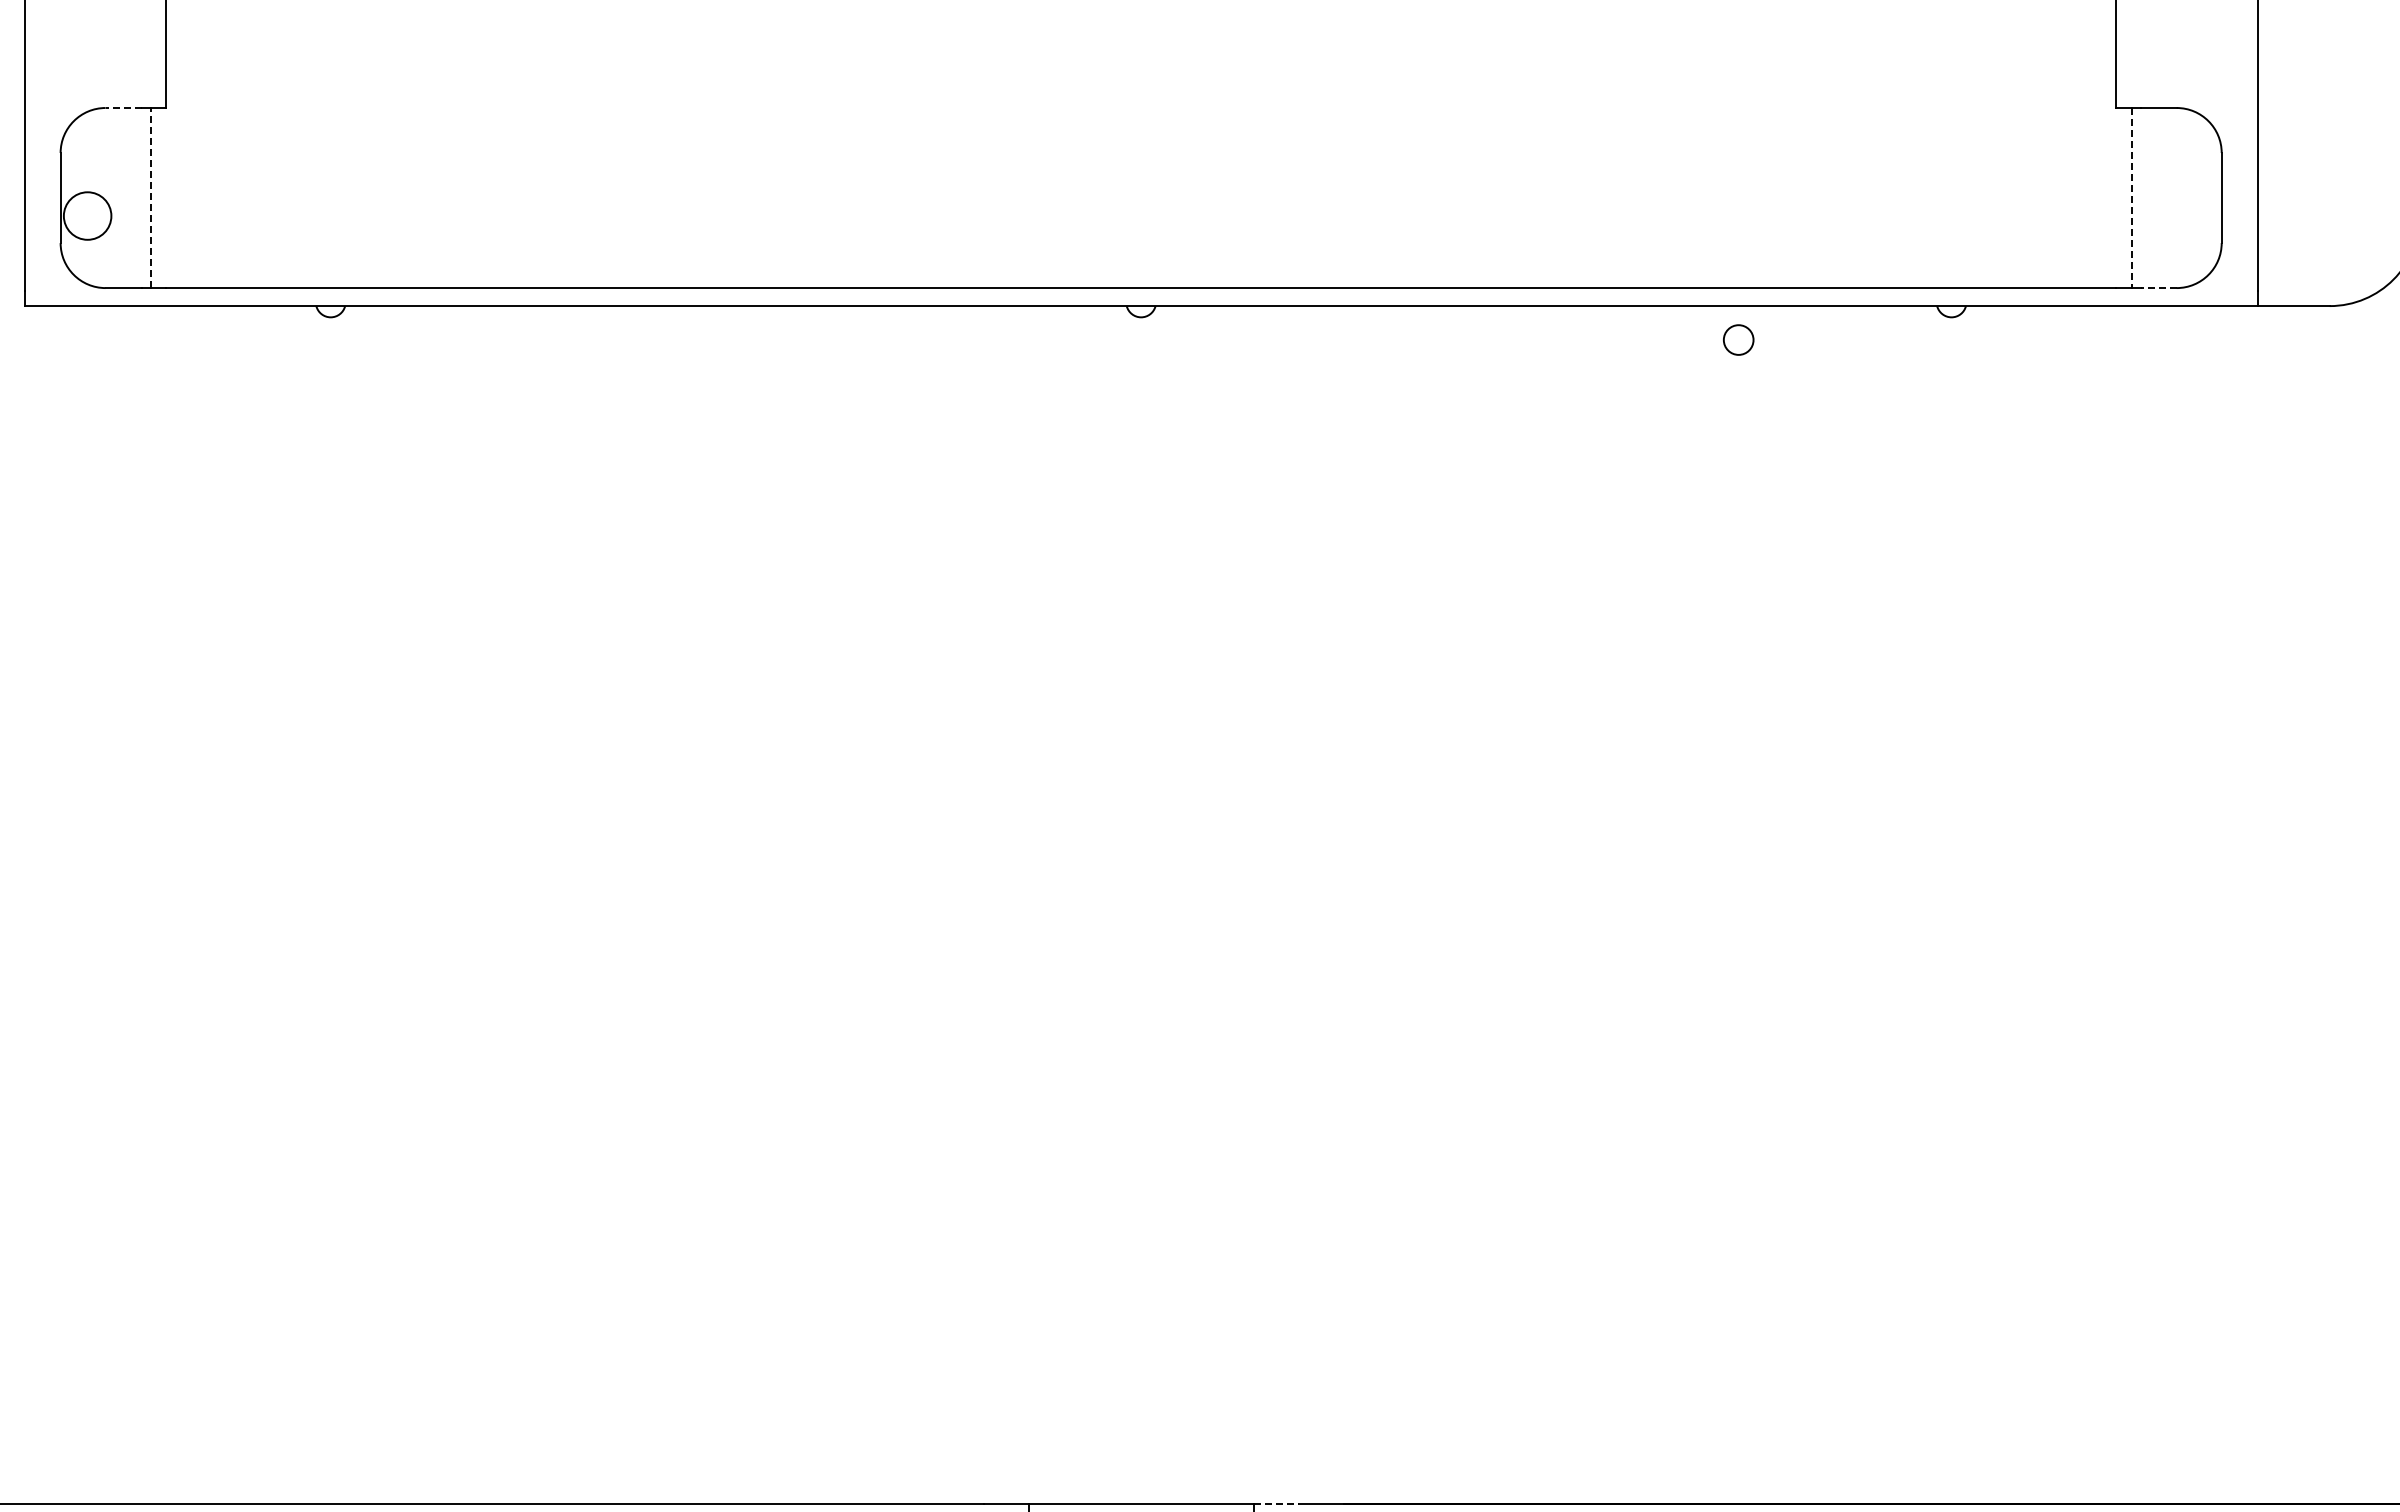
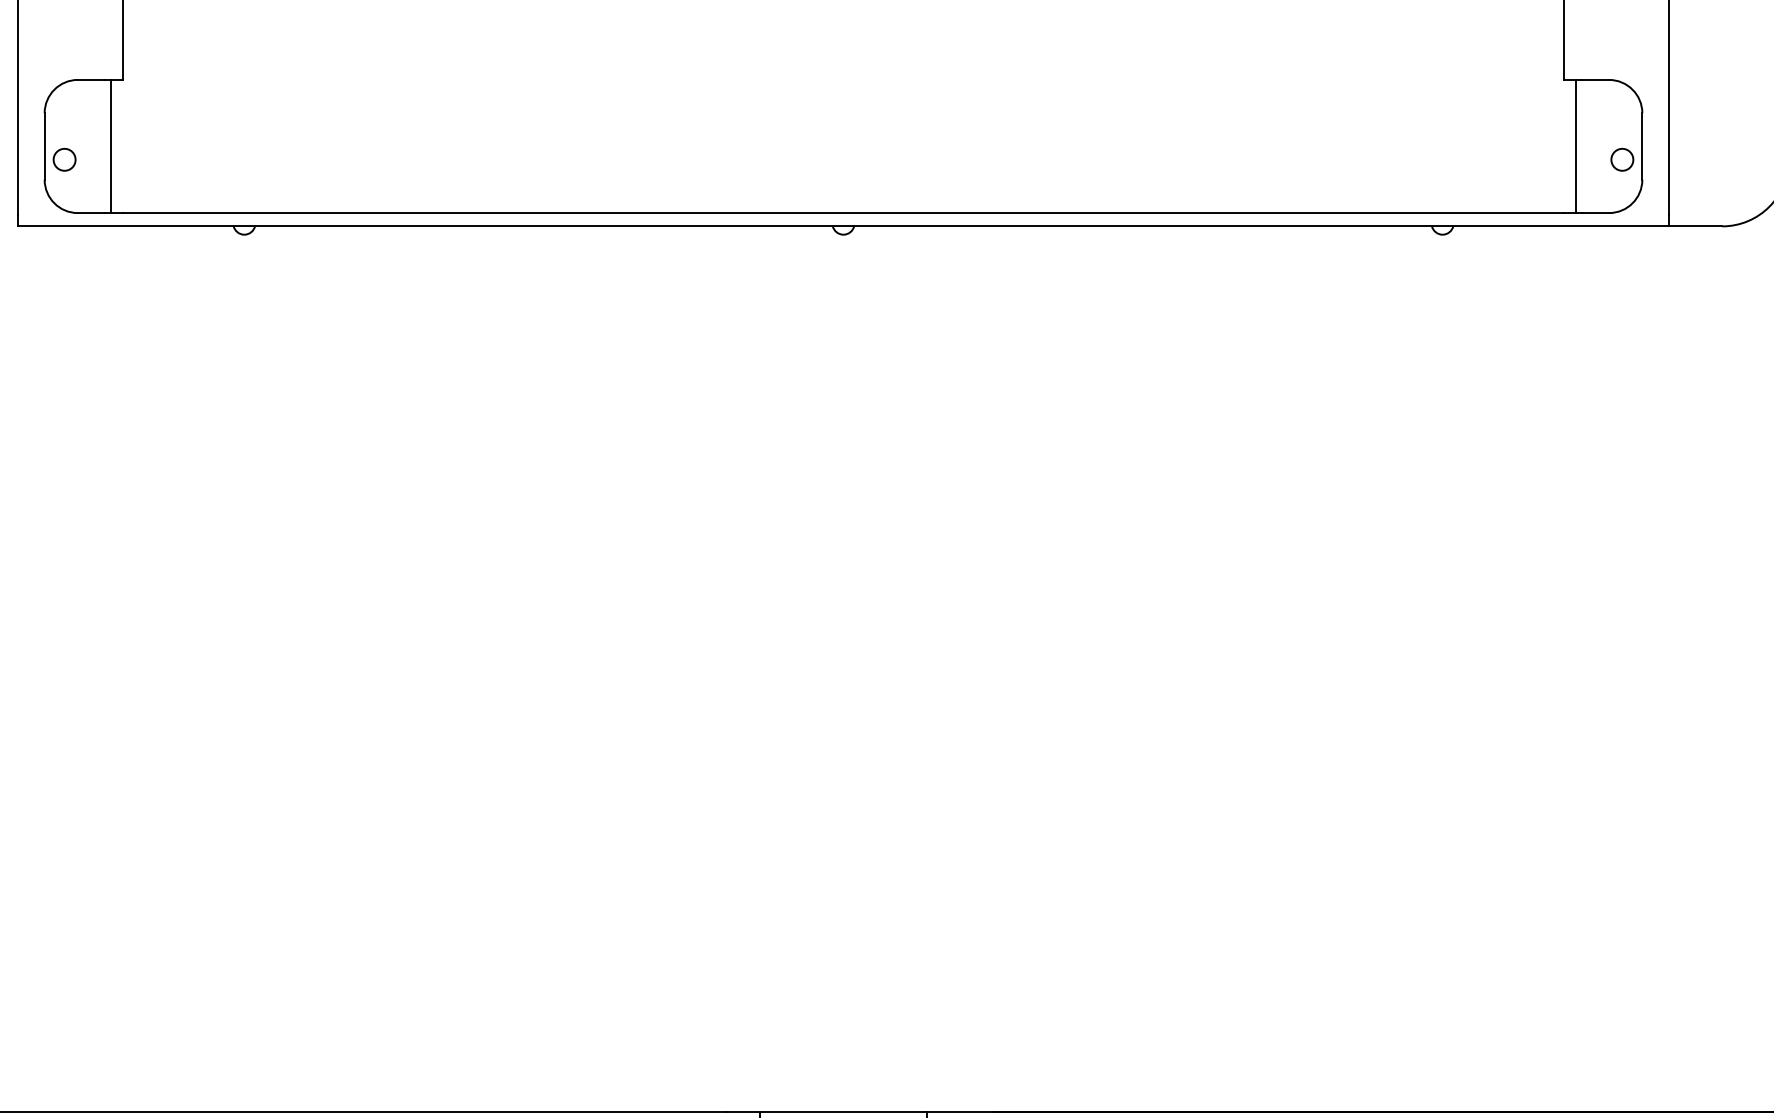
line: (123, 108) -> (91, 80), dashed -> solid
line: (150, 197) -> (111, 146), dashed -> solid
line: (2131, 198) -> (1575, 146), dashed -> solid
circle: (87, 215) -> (64, 159), size x0.62
line: (2158, 288) -> (1595, 213), dashed -> solid
circle: (1738, 339) -> (1622, 159), moved
line: (1276, 1503) -> (943, 1111), dashed -> solid

